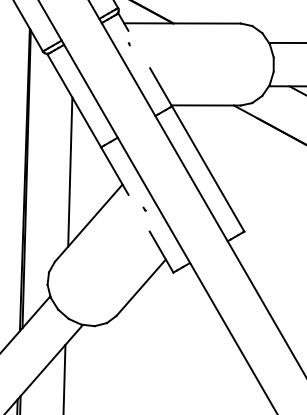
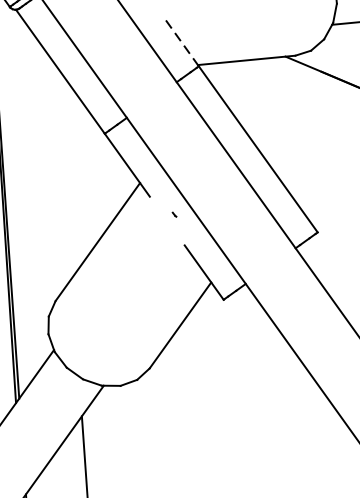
line: (161, 87) -> (181, 41), solid -> dashed
line: (70, 171) -> (65, 171), removed

